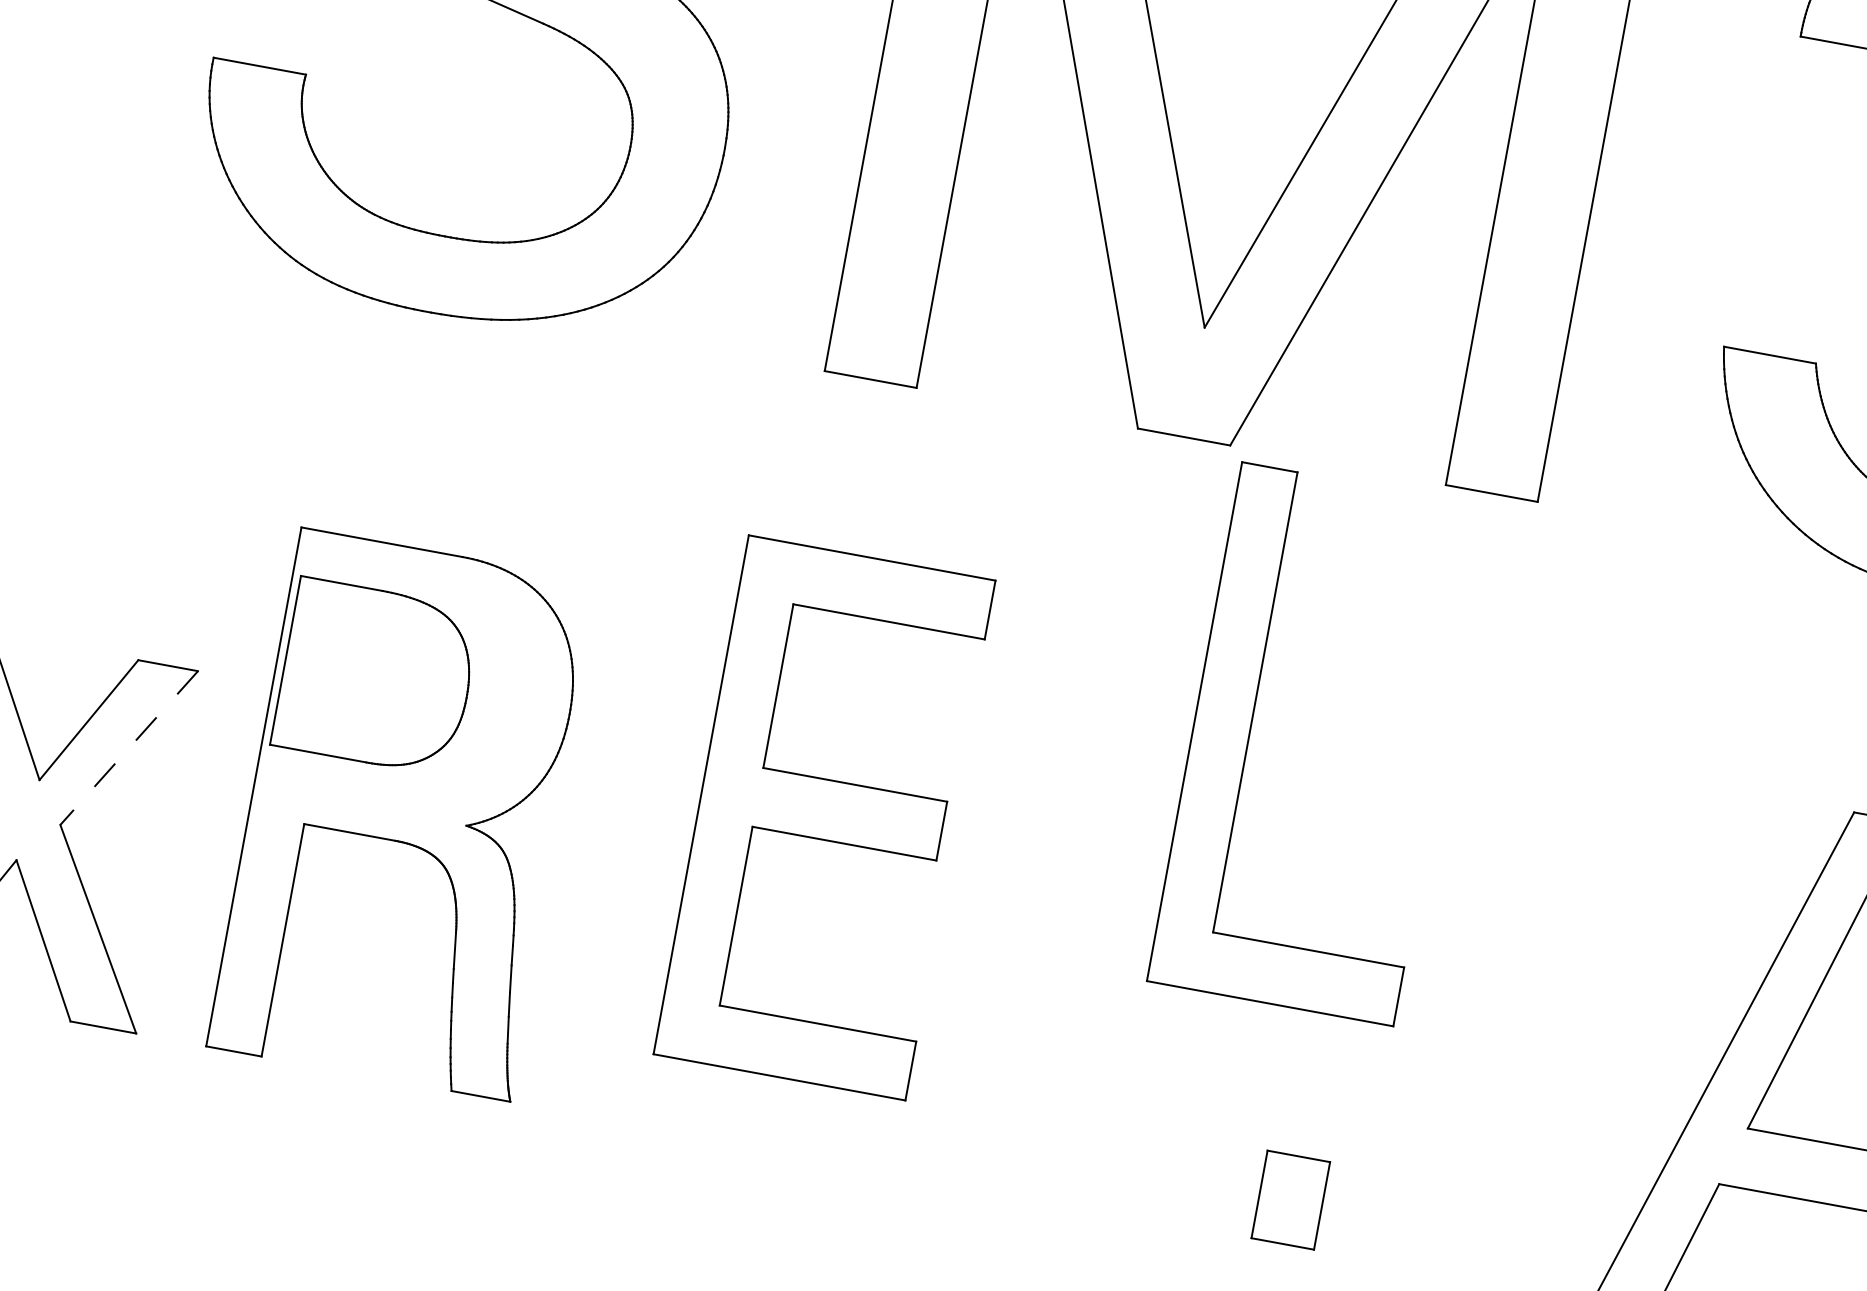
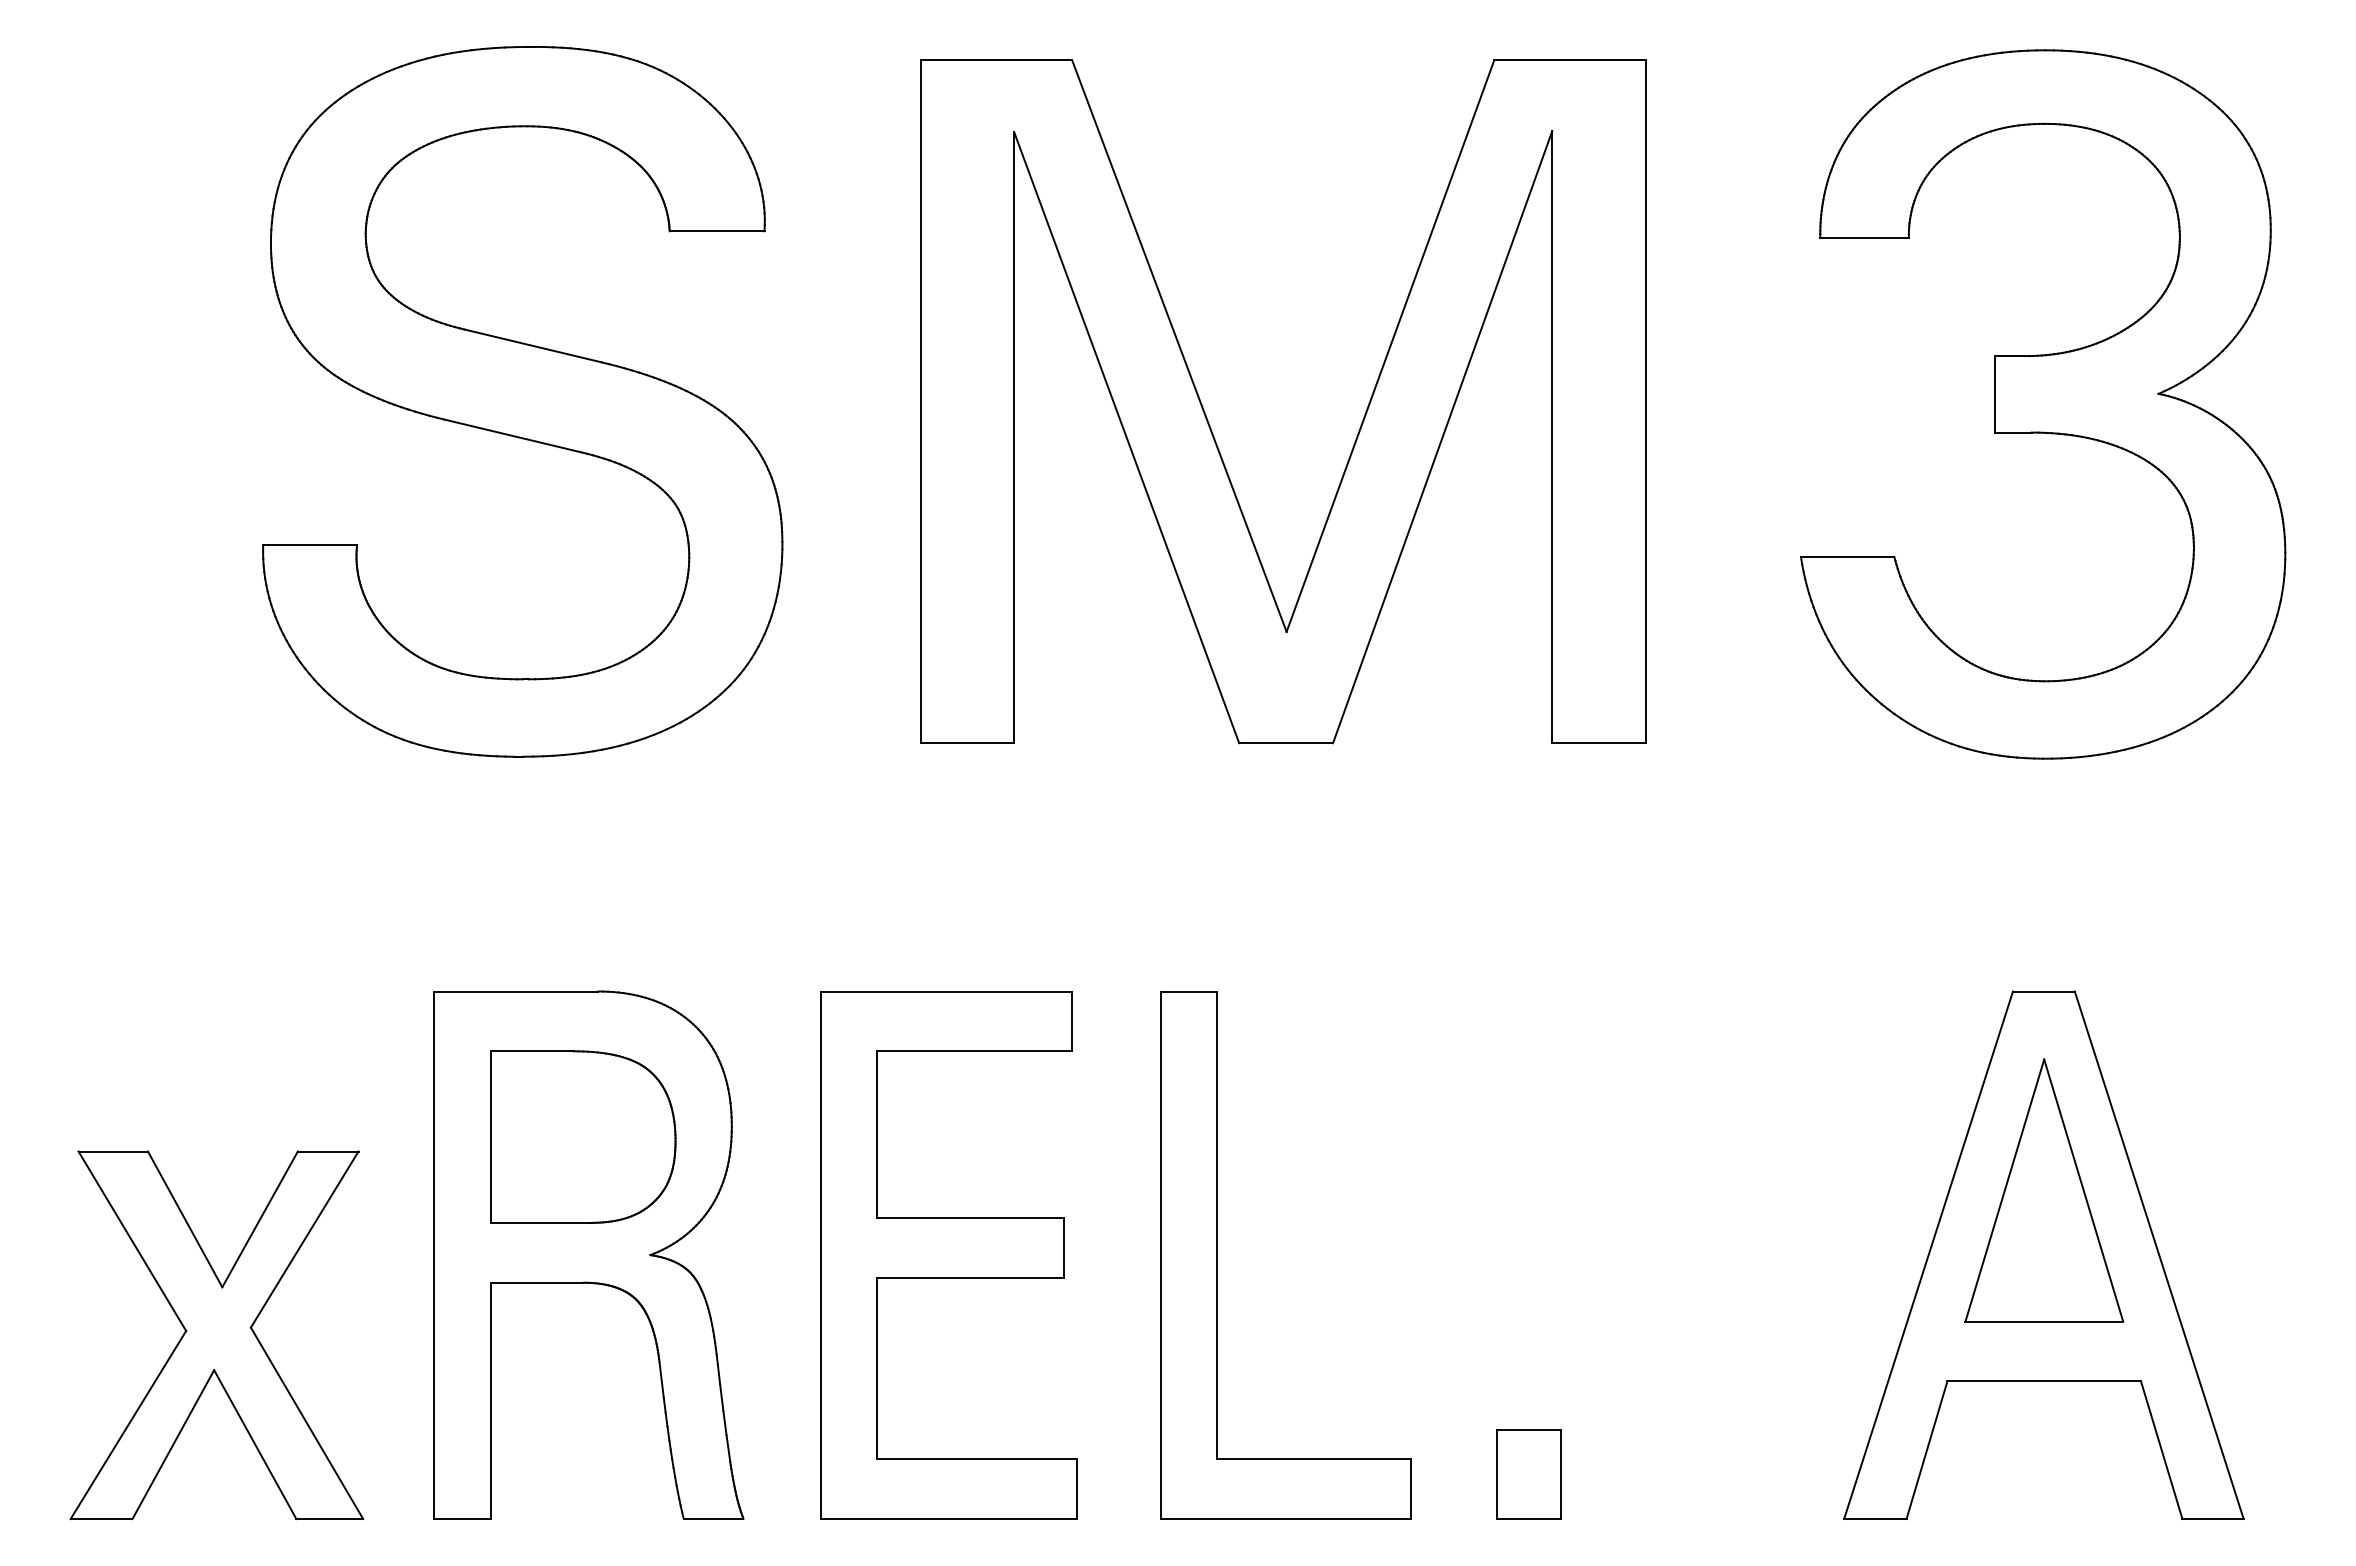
part: (376, 676) -> (583, 1136), moved
part: (1250, 732) -> (1217, 1255), moved
line: (128, 747) -> (304, 1239), dashed -> solid
part: (826, 818) -> (948, 1255), moved

